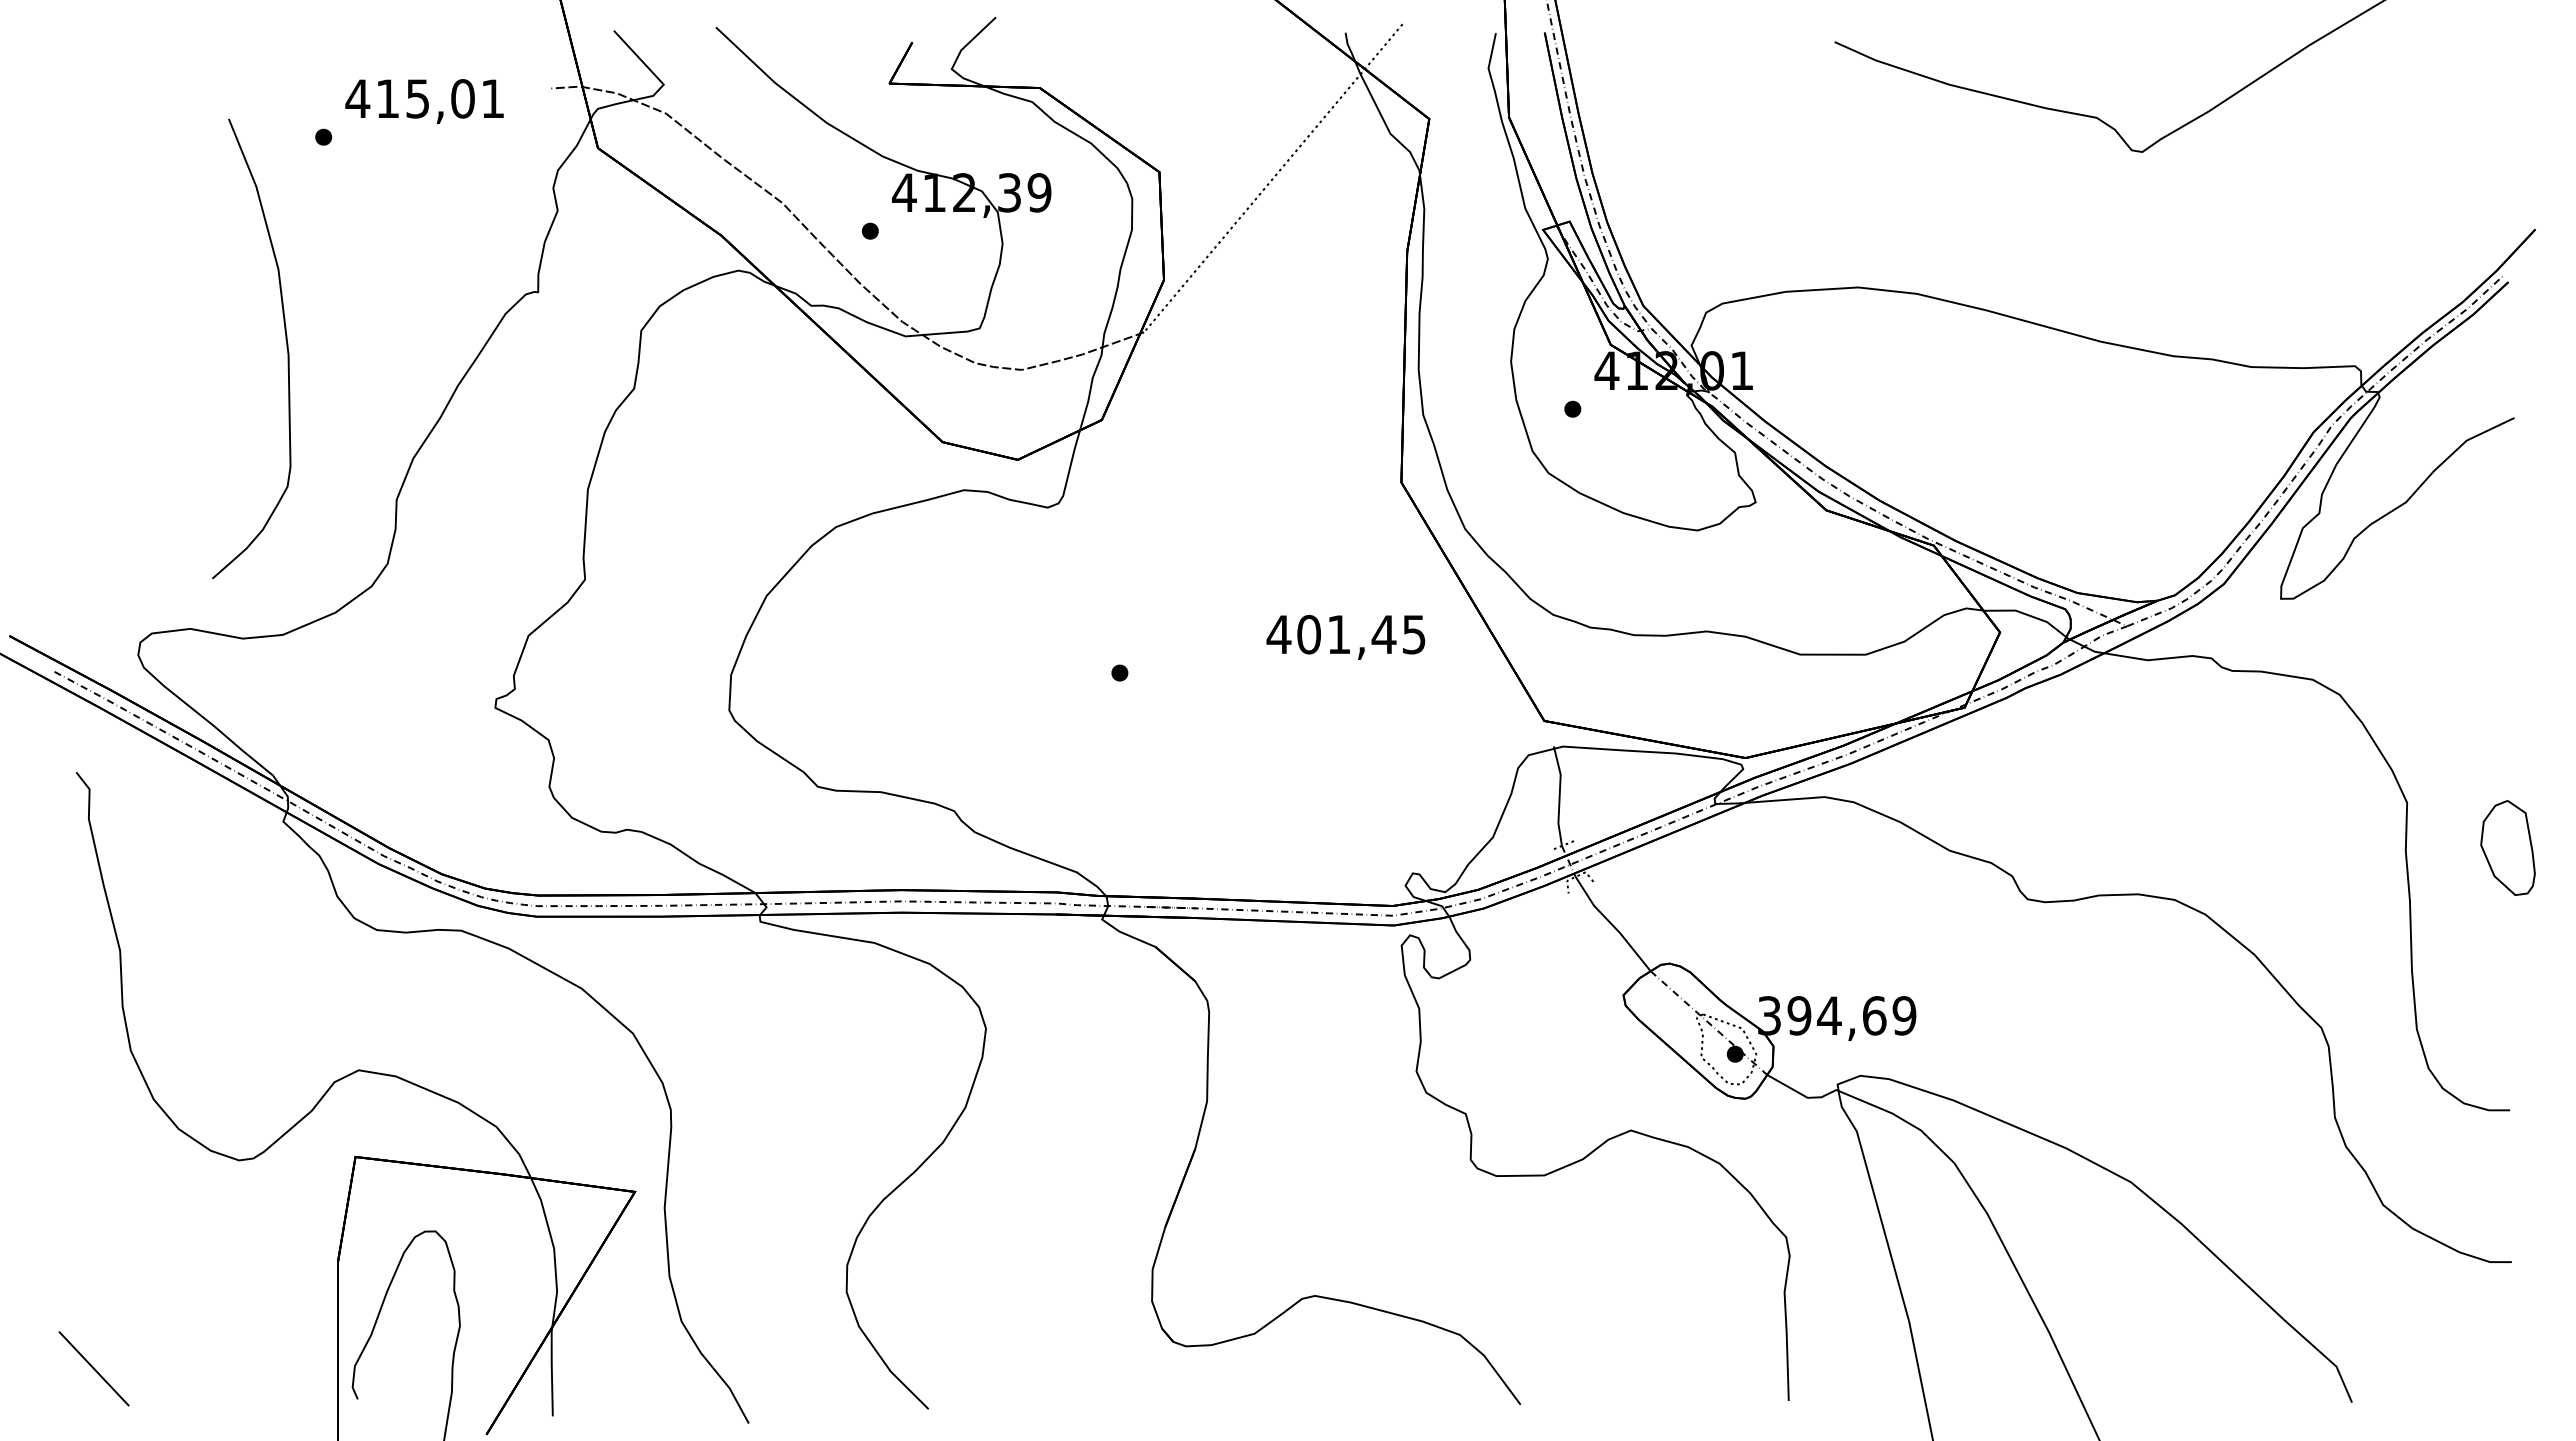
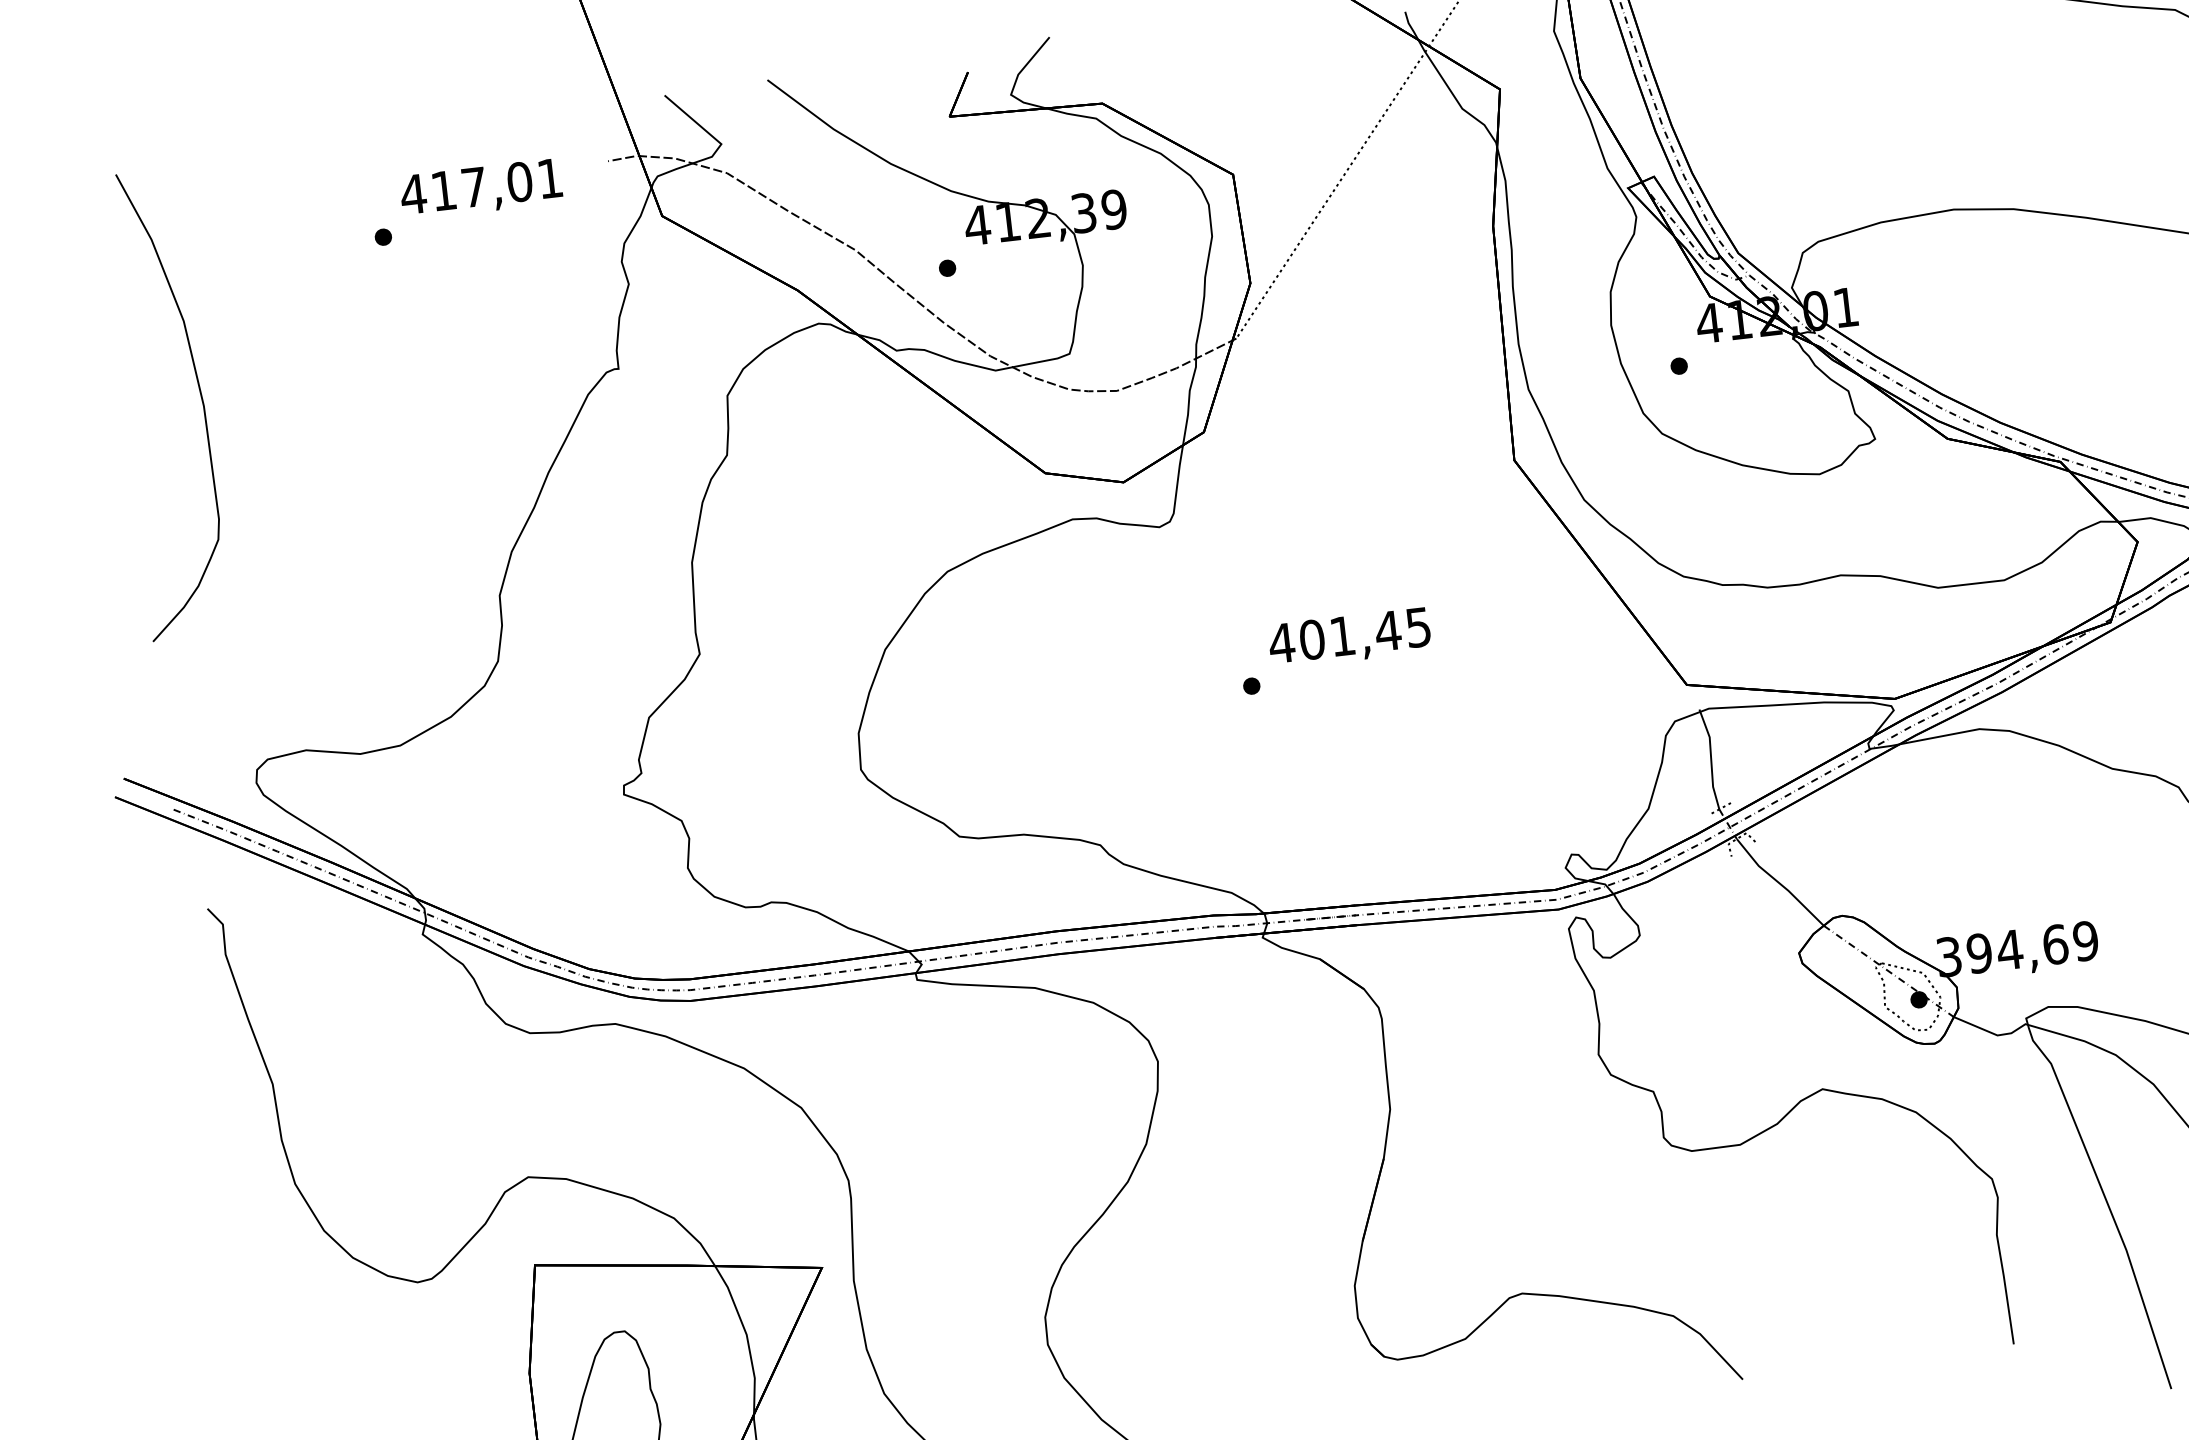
text: (417, 98) -> (473, 187), 415,01 -> 417,01
curve: (286, 348) -> (201, 400), moved
text: (1345, 636) -> (1349, 637), moved

